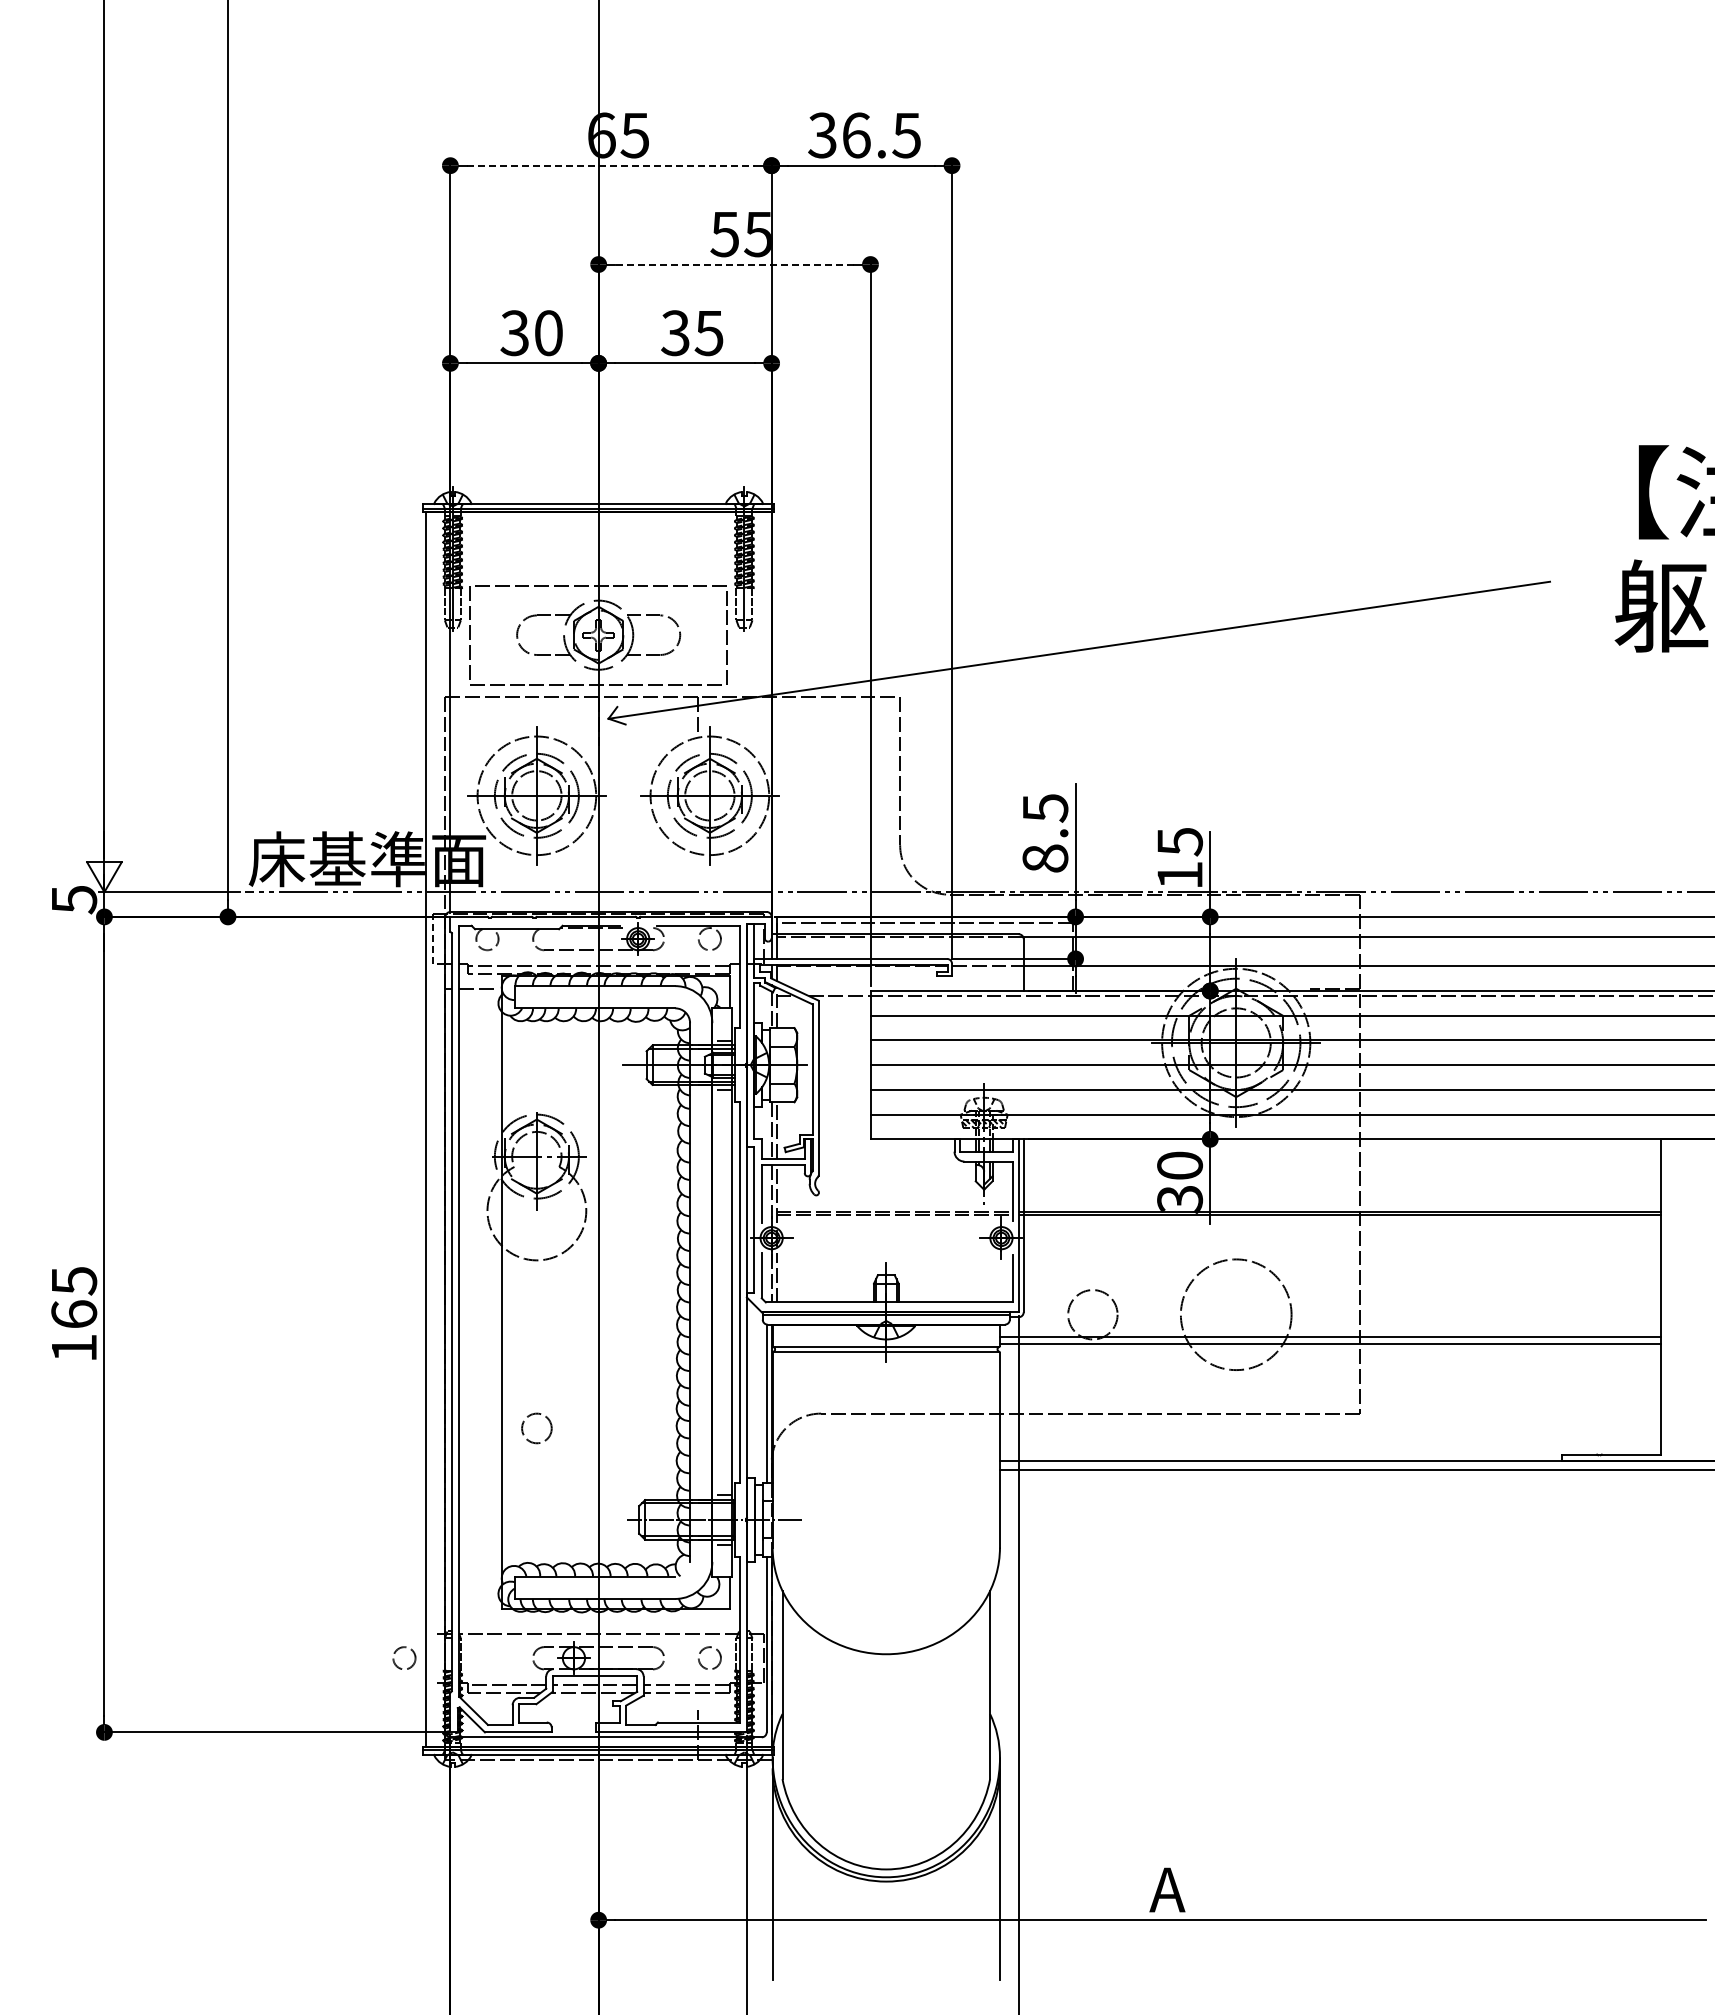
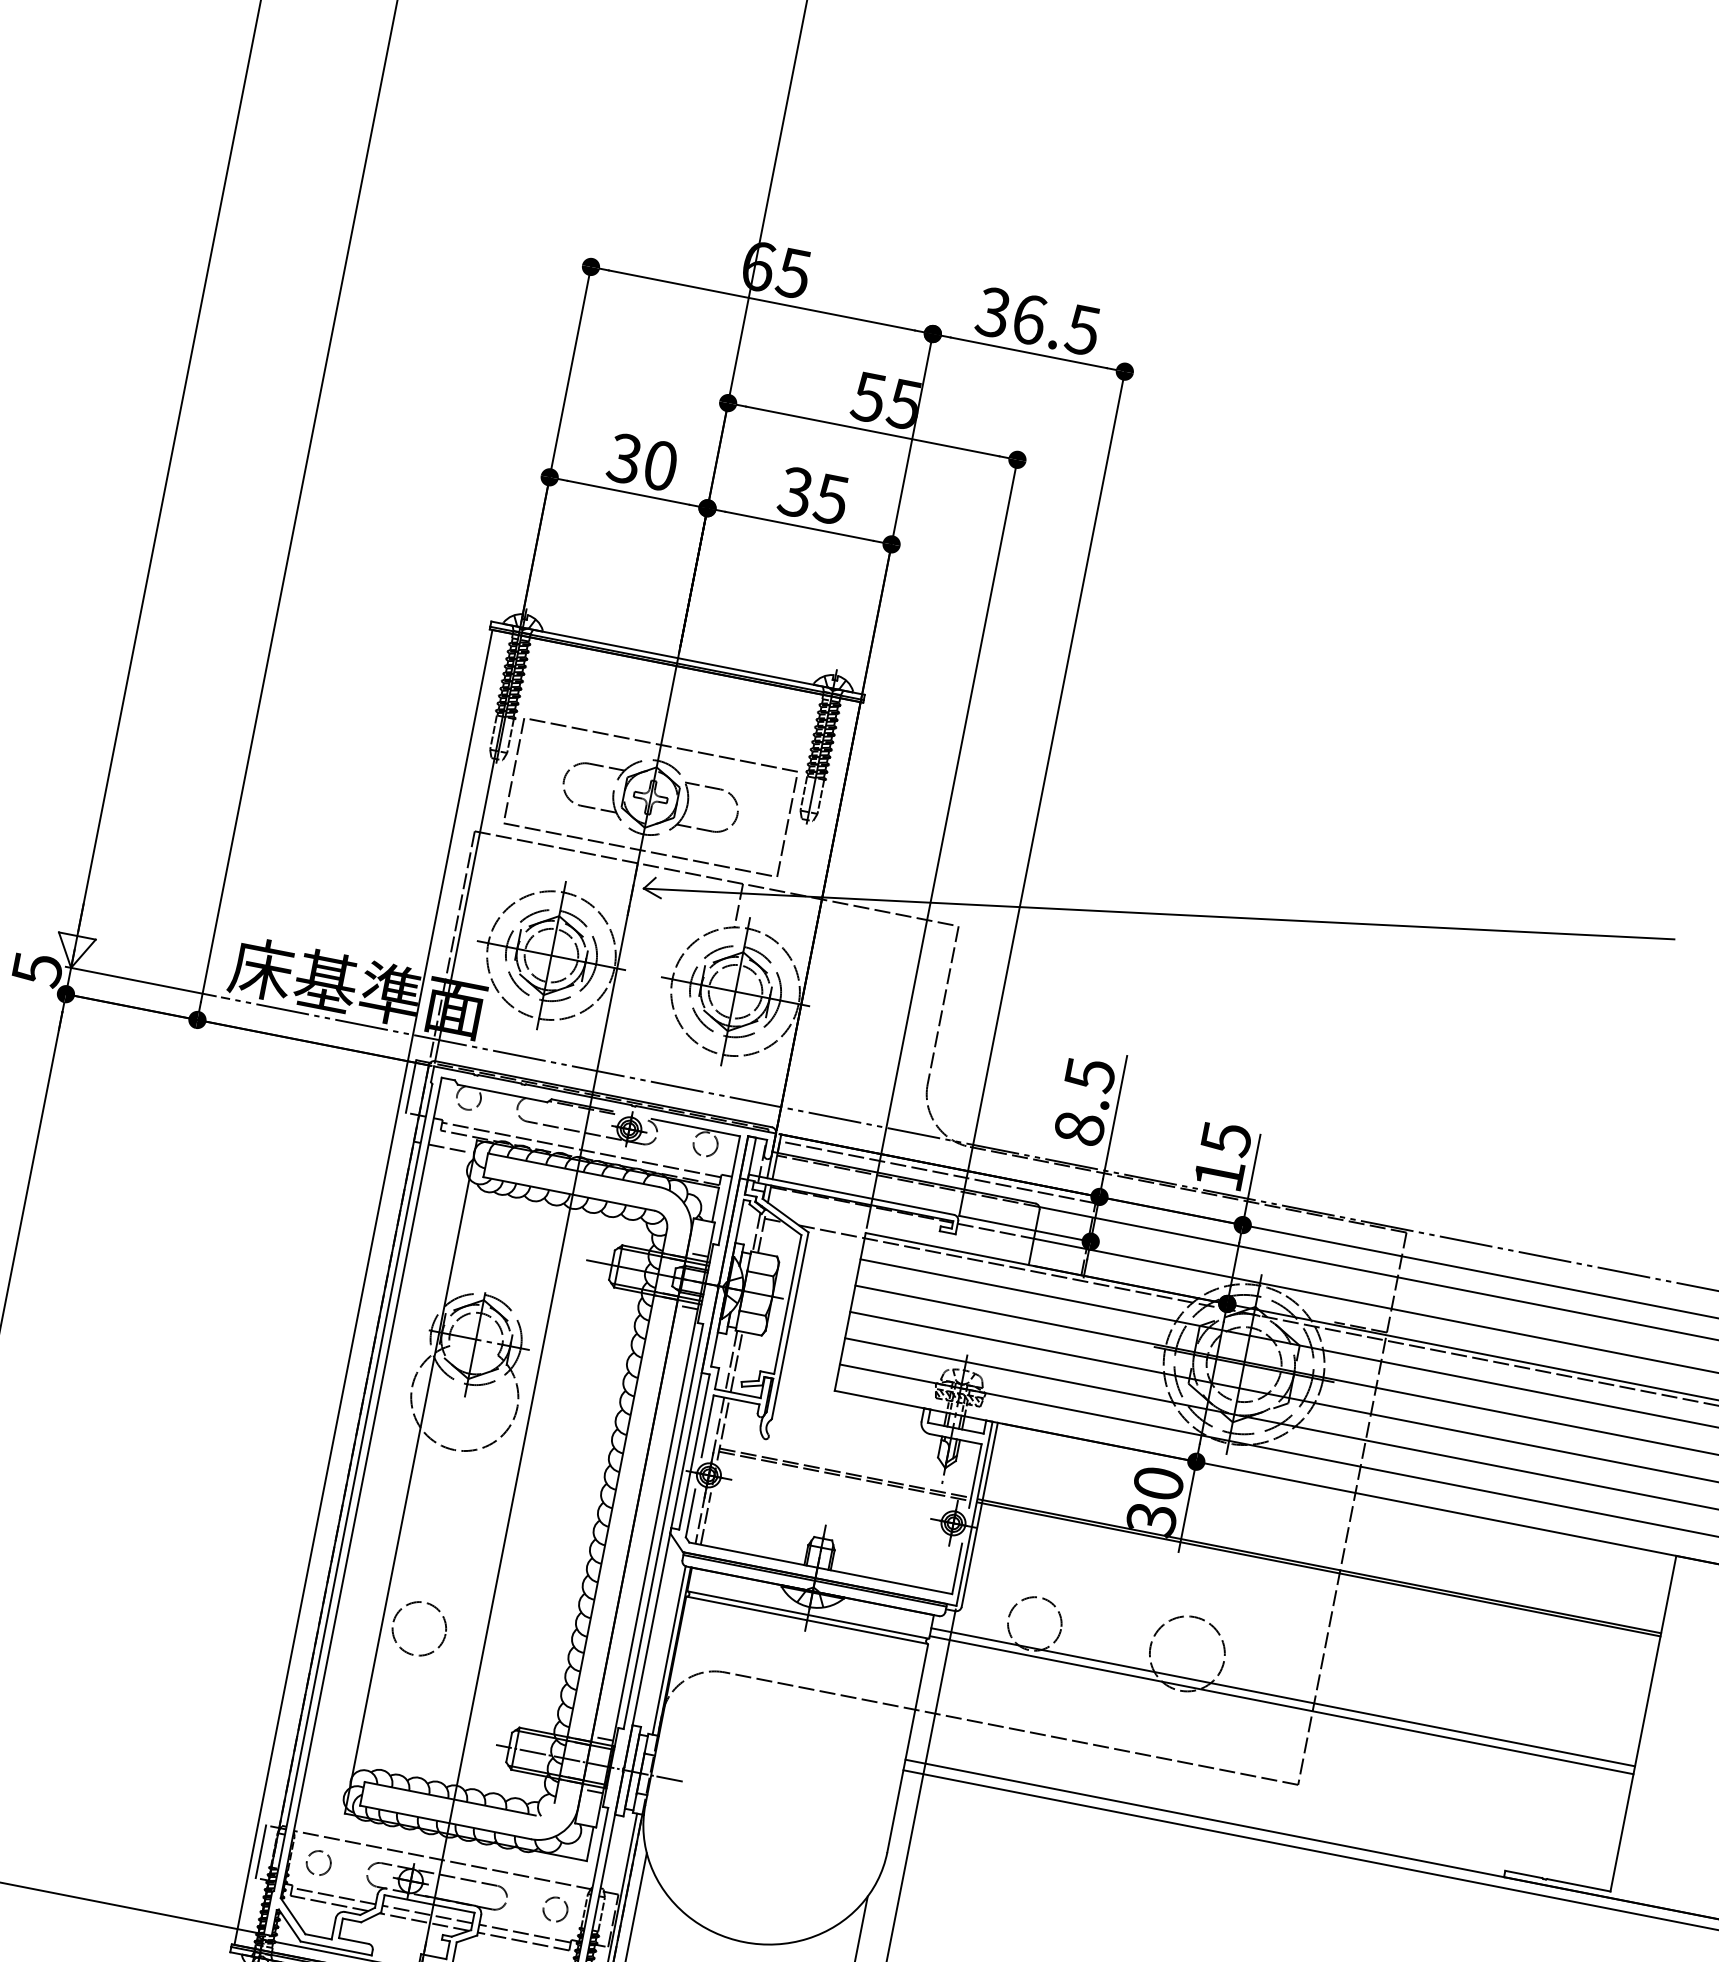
line: (611, 165) -> (762, 300), dashed -> solid
line: (734, 264) -> (872, 431), dashed -> solid
line: (433, 939) -> (411, 1086), dashed -> solid
circle: (1235, 1314) -> (1186, 1653), size x0.62
circle: (536, 1428) -> (418, 1628), size x1.67
circle: (404, 1657) -> (319, 1862), moved
line: (433, 1657) -> (261, 1851), added

